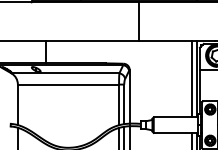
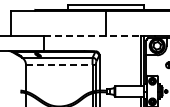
line: (119, 41) -> (92, 36), solid -> dashed
line: (68, 83) -> (59, 64), solid -> dashed

